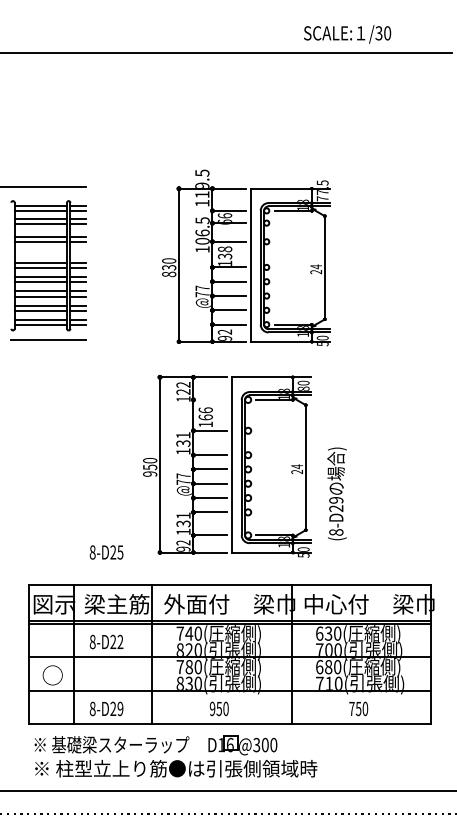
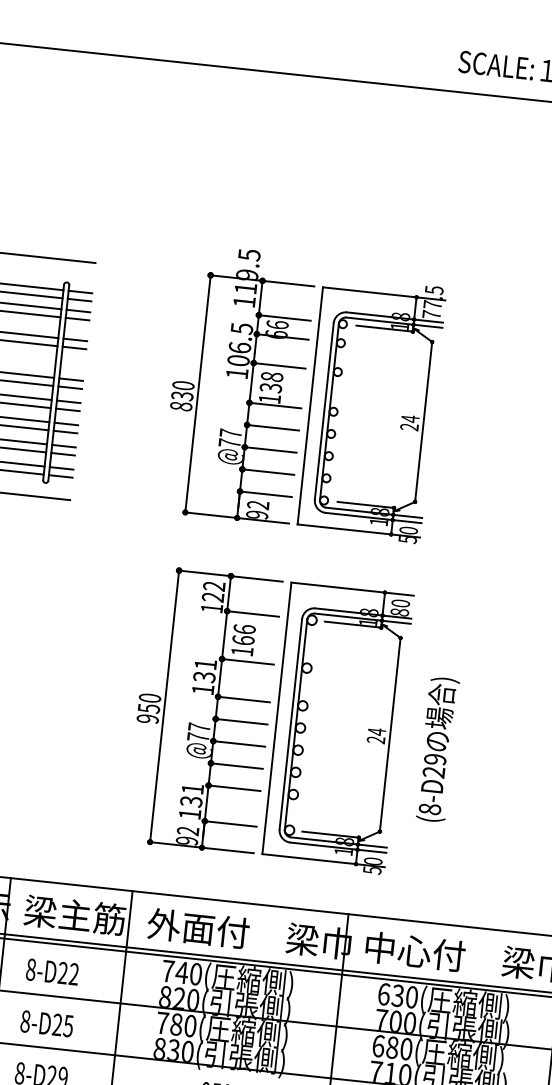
part: (246, 257) -> (303, 393), moved
line: (209, 399) -> (252, 613), added
text: (336, 493) -> (436, 748), moved
text: (106, 552) -> (46, 1023), moved

